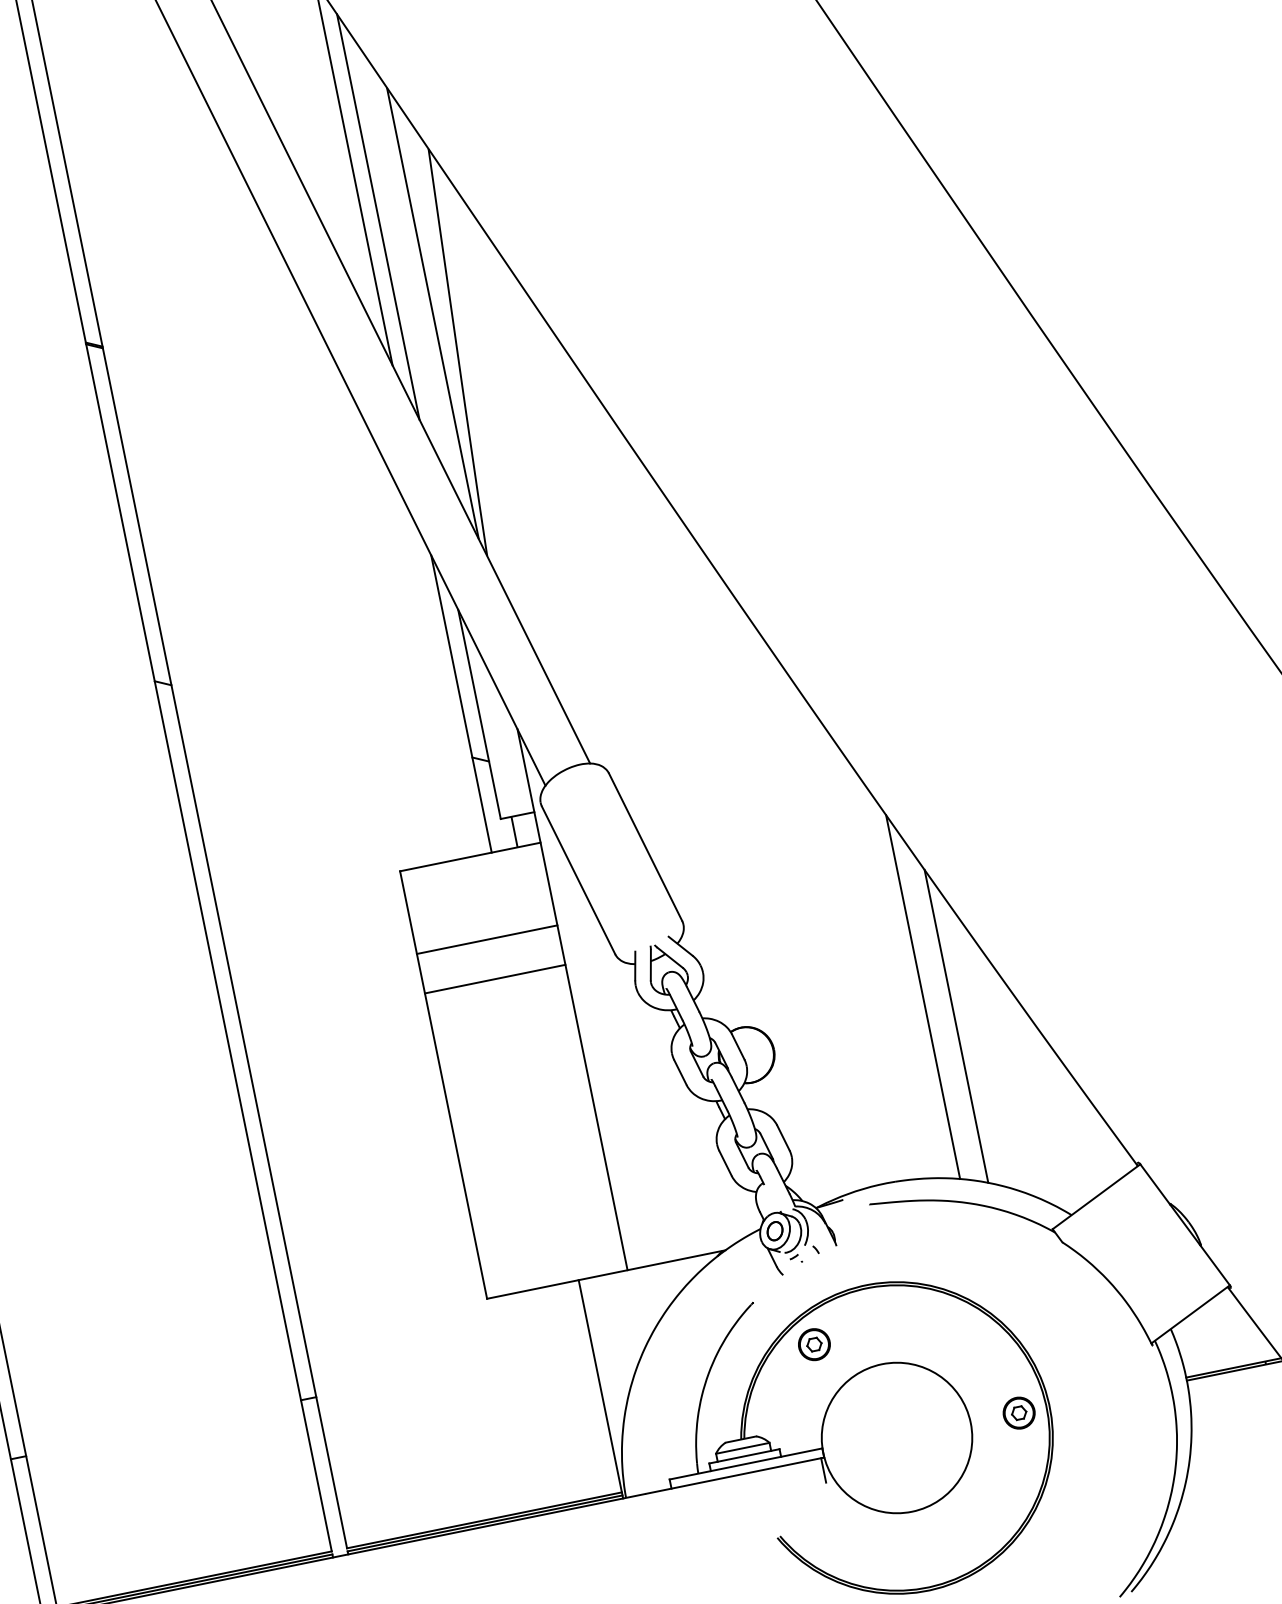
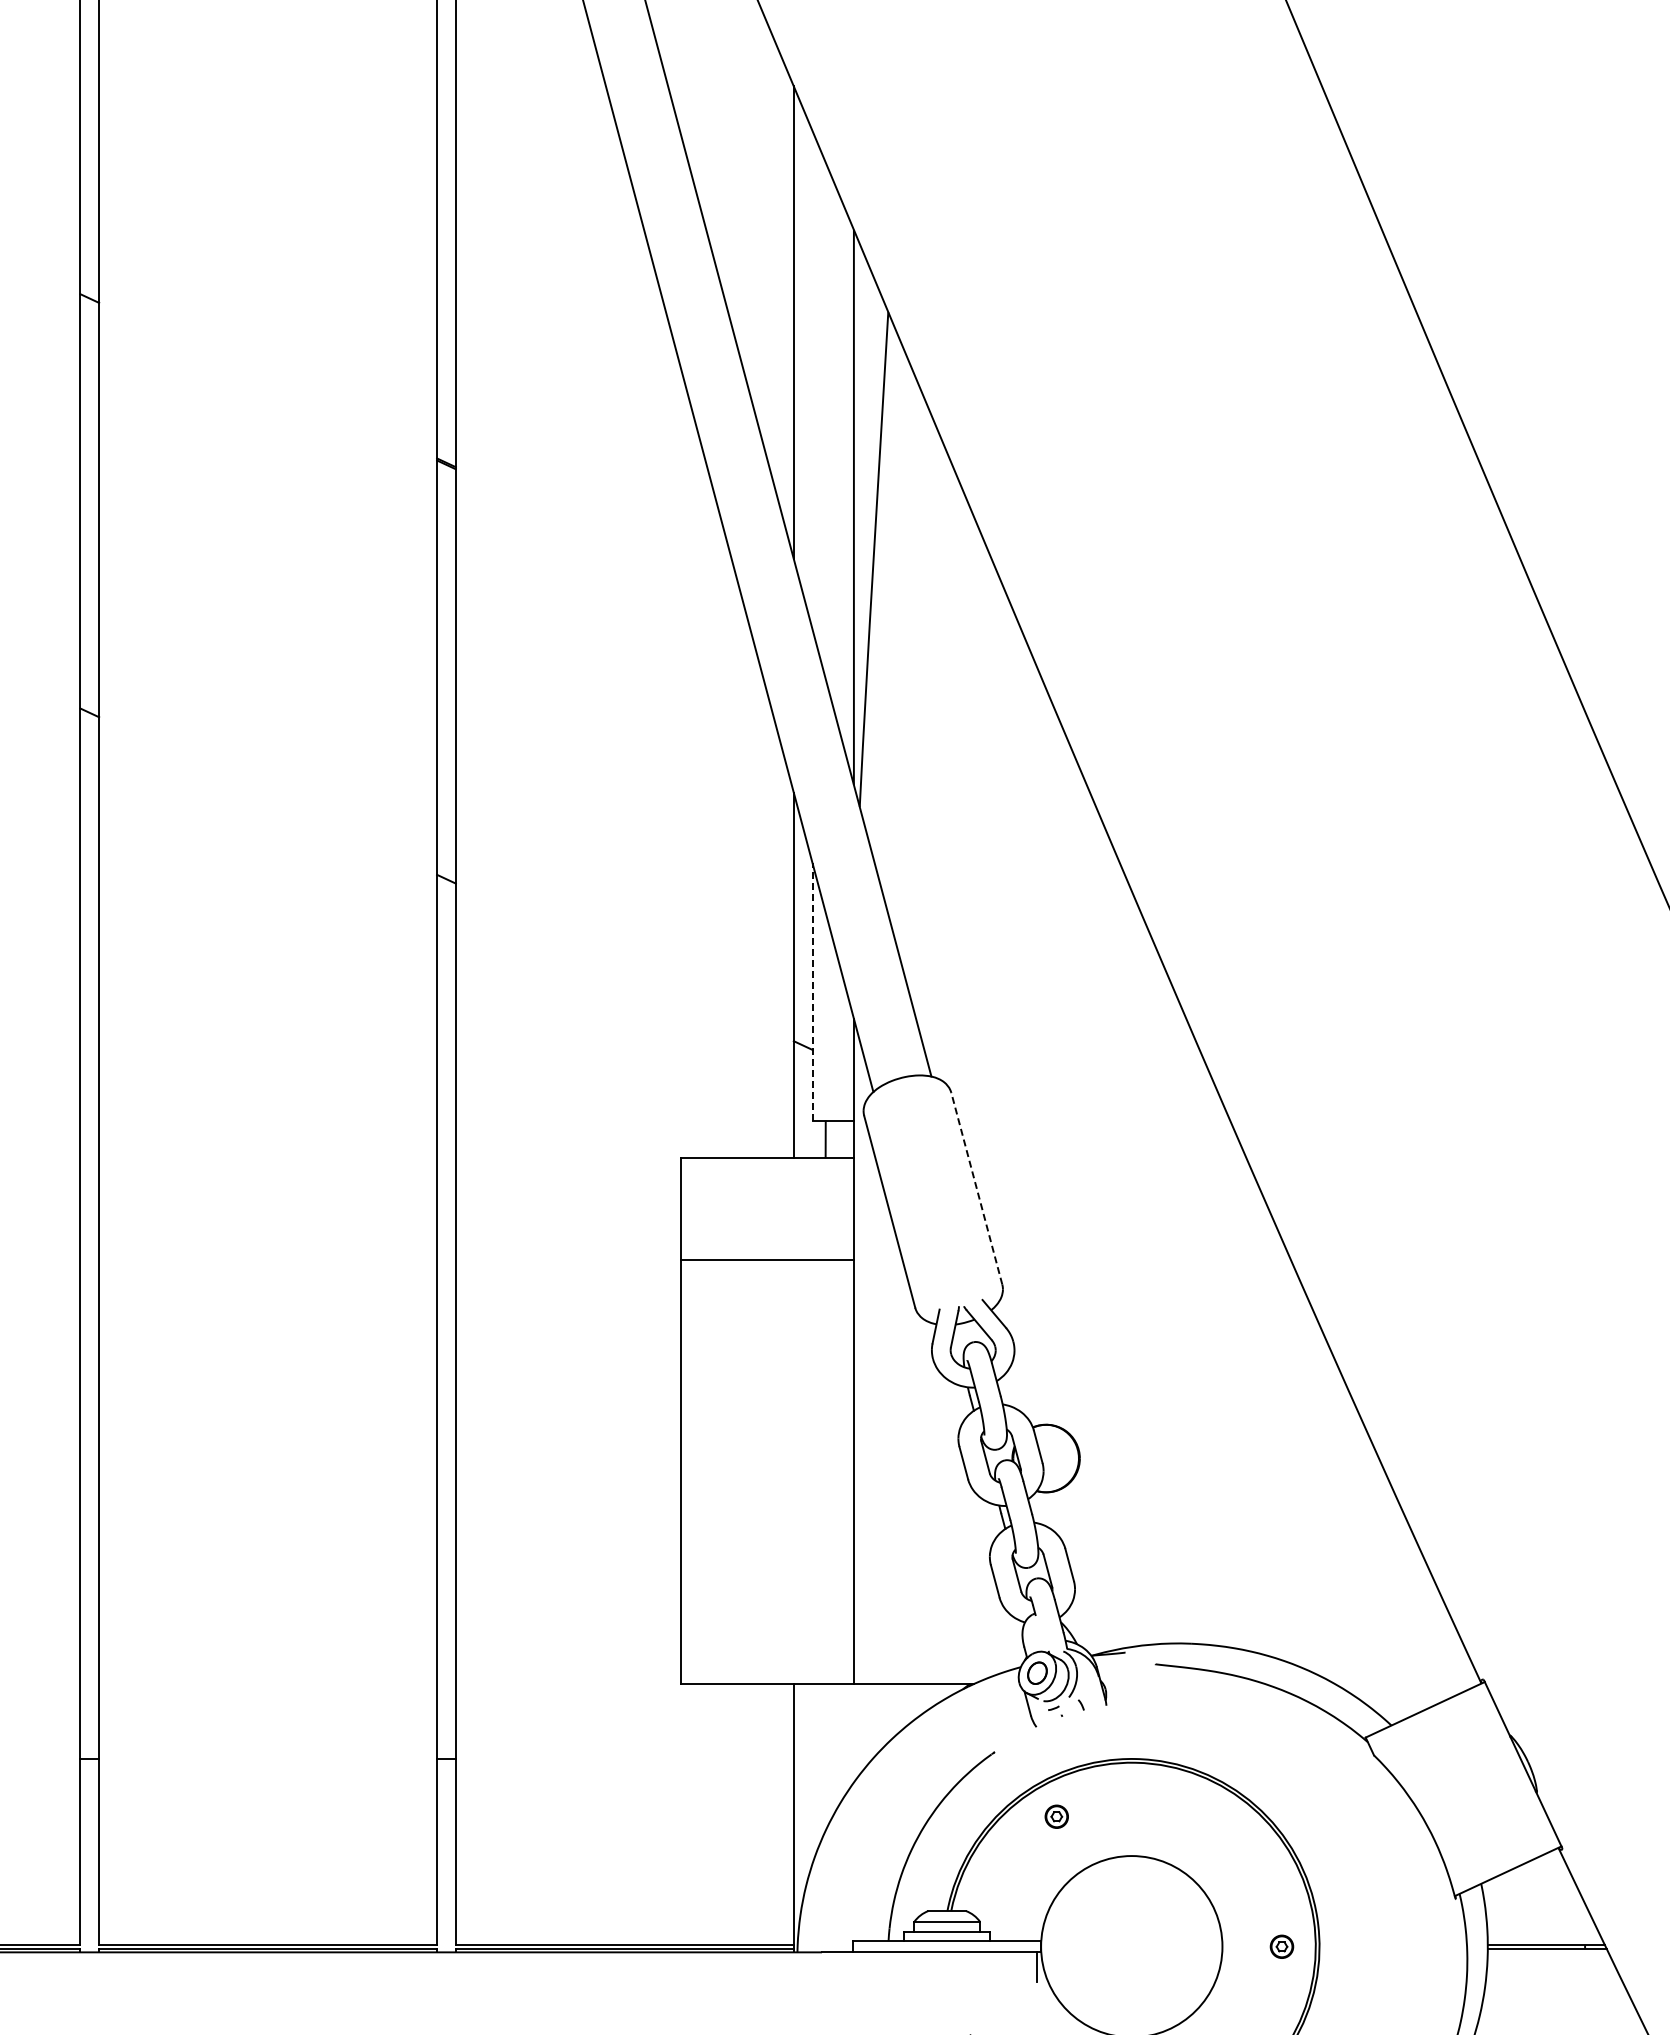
line: (378, 217) -> (812, 380), removed
line: (479, 714) -> (812, 992), solid -> dashed
line: (645, 847) -> (976, 1188), solid -> dashed
line: (495, 979) -> (767, 1308), removed
line: (923, 997) -> (1268, 1432), removed
line: (956, 1026) -> (1300, 1474), removed
part: (814, 1344) -> (1056, 1816), size x0.6
part: (1018, 1413) -> (1281, 1946), size x0.6

